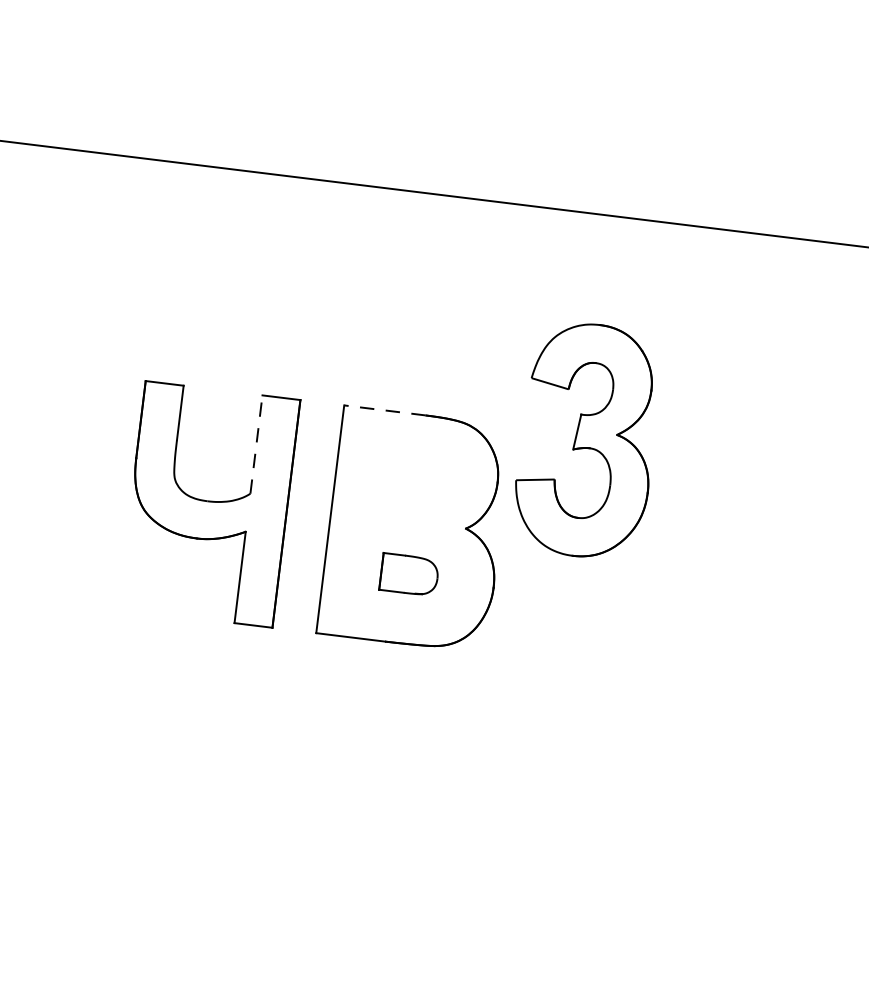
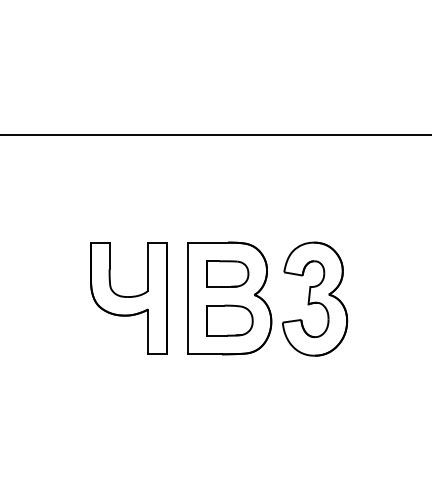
line: (385, 410) -> (208, 242), dashed -> solid
part: (588, 439) -> (315, 298), moved
line: (257, 444) -> (148, 266), dashed -> solid
part: (416, 478) -> (227, 273), added
part: (408, 574) -> (229, 320), size x1.67

